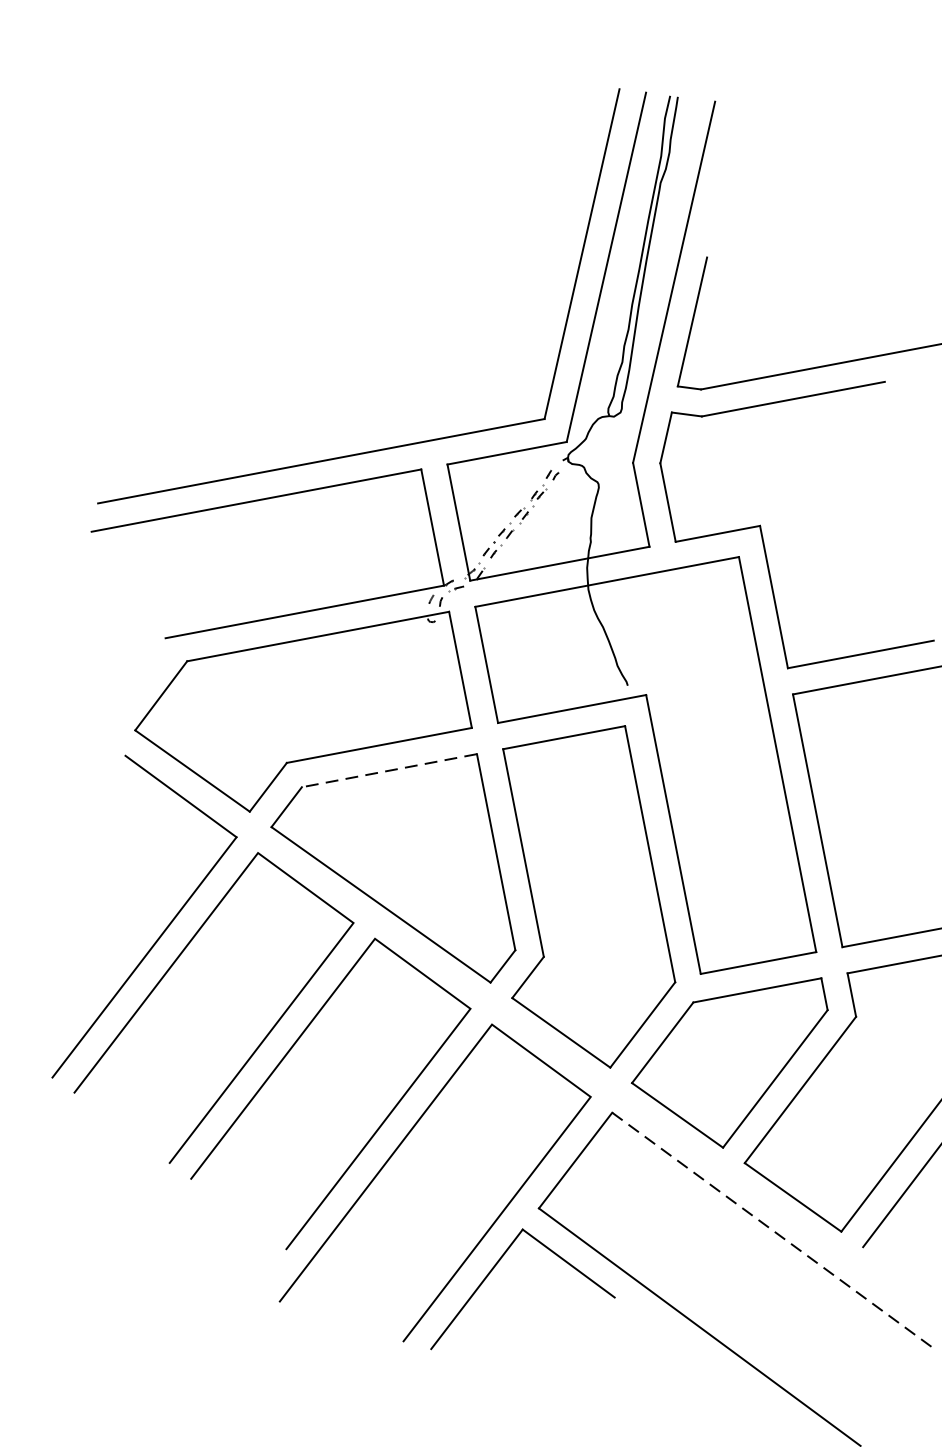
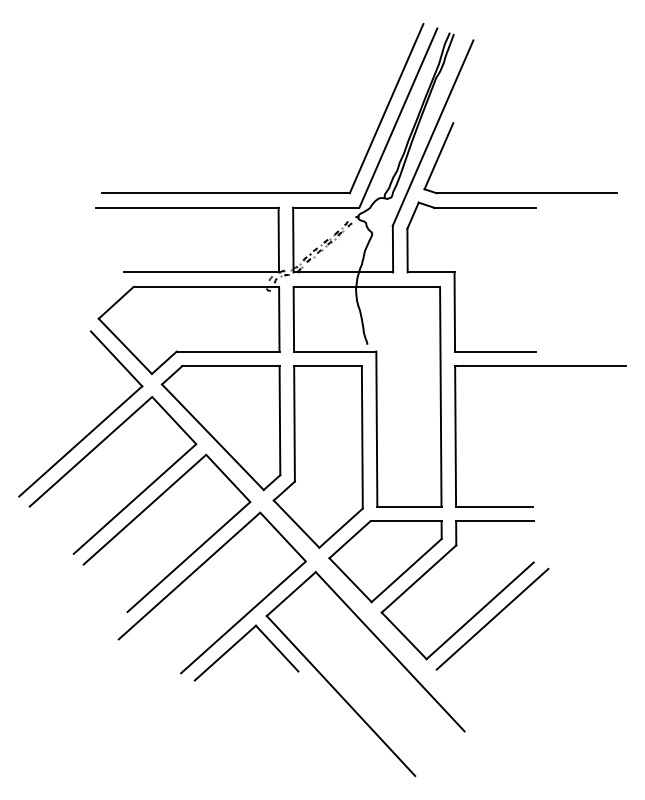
line: (388, 771) -> (230, 366), dashed -> solid
line: (774, 1232) -> (390, 652), dashed -> solid

